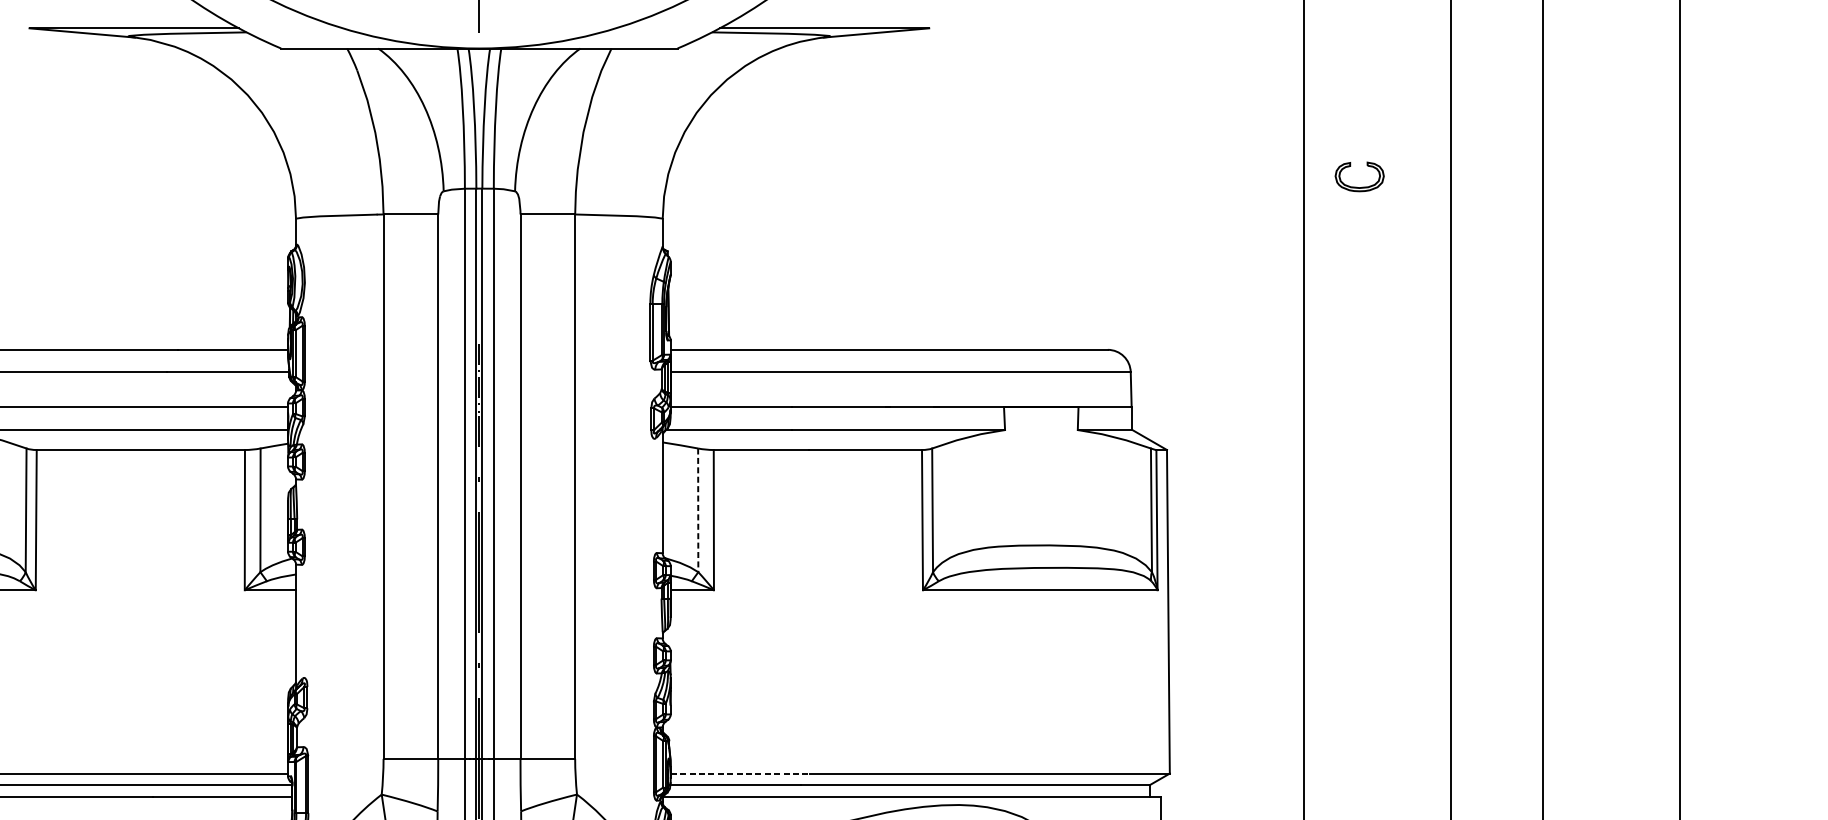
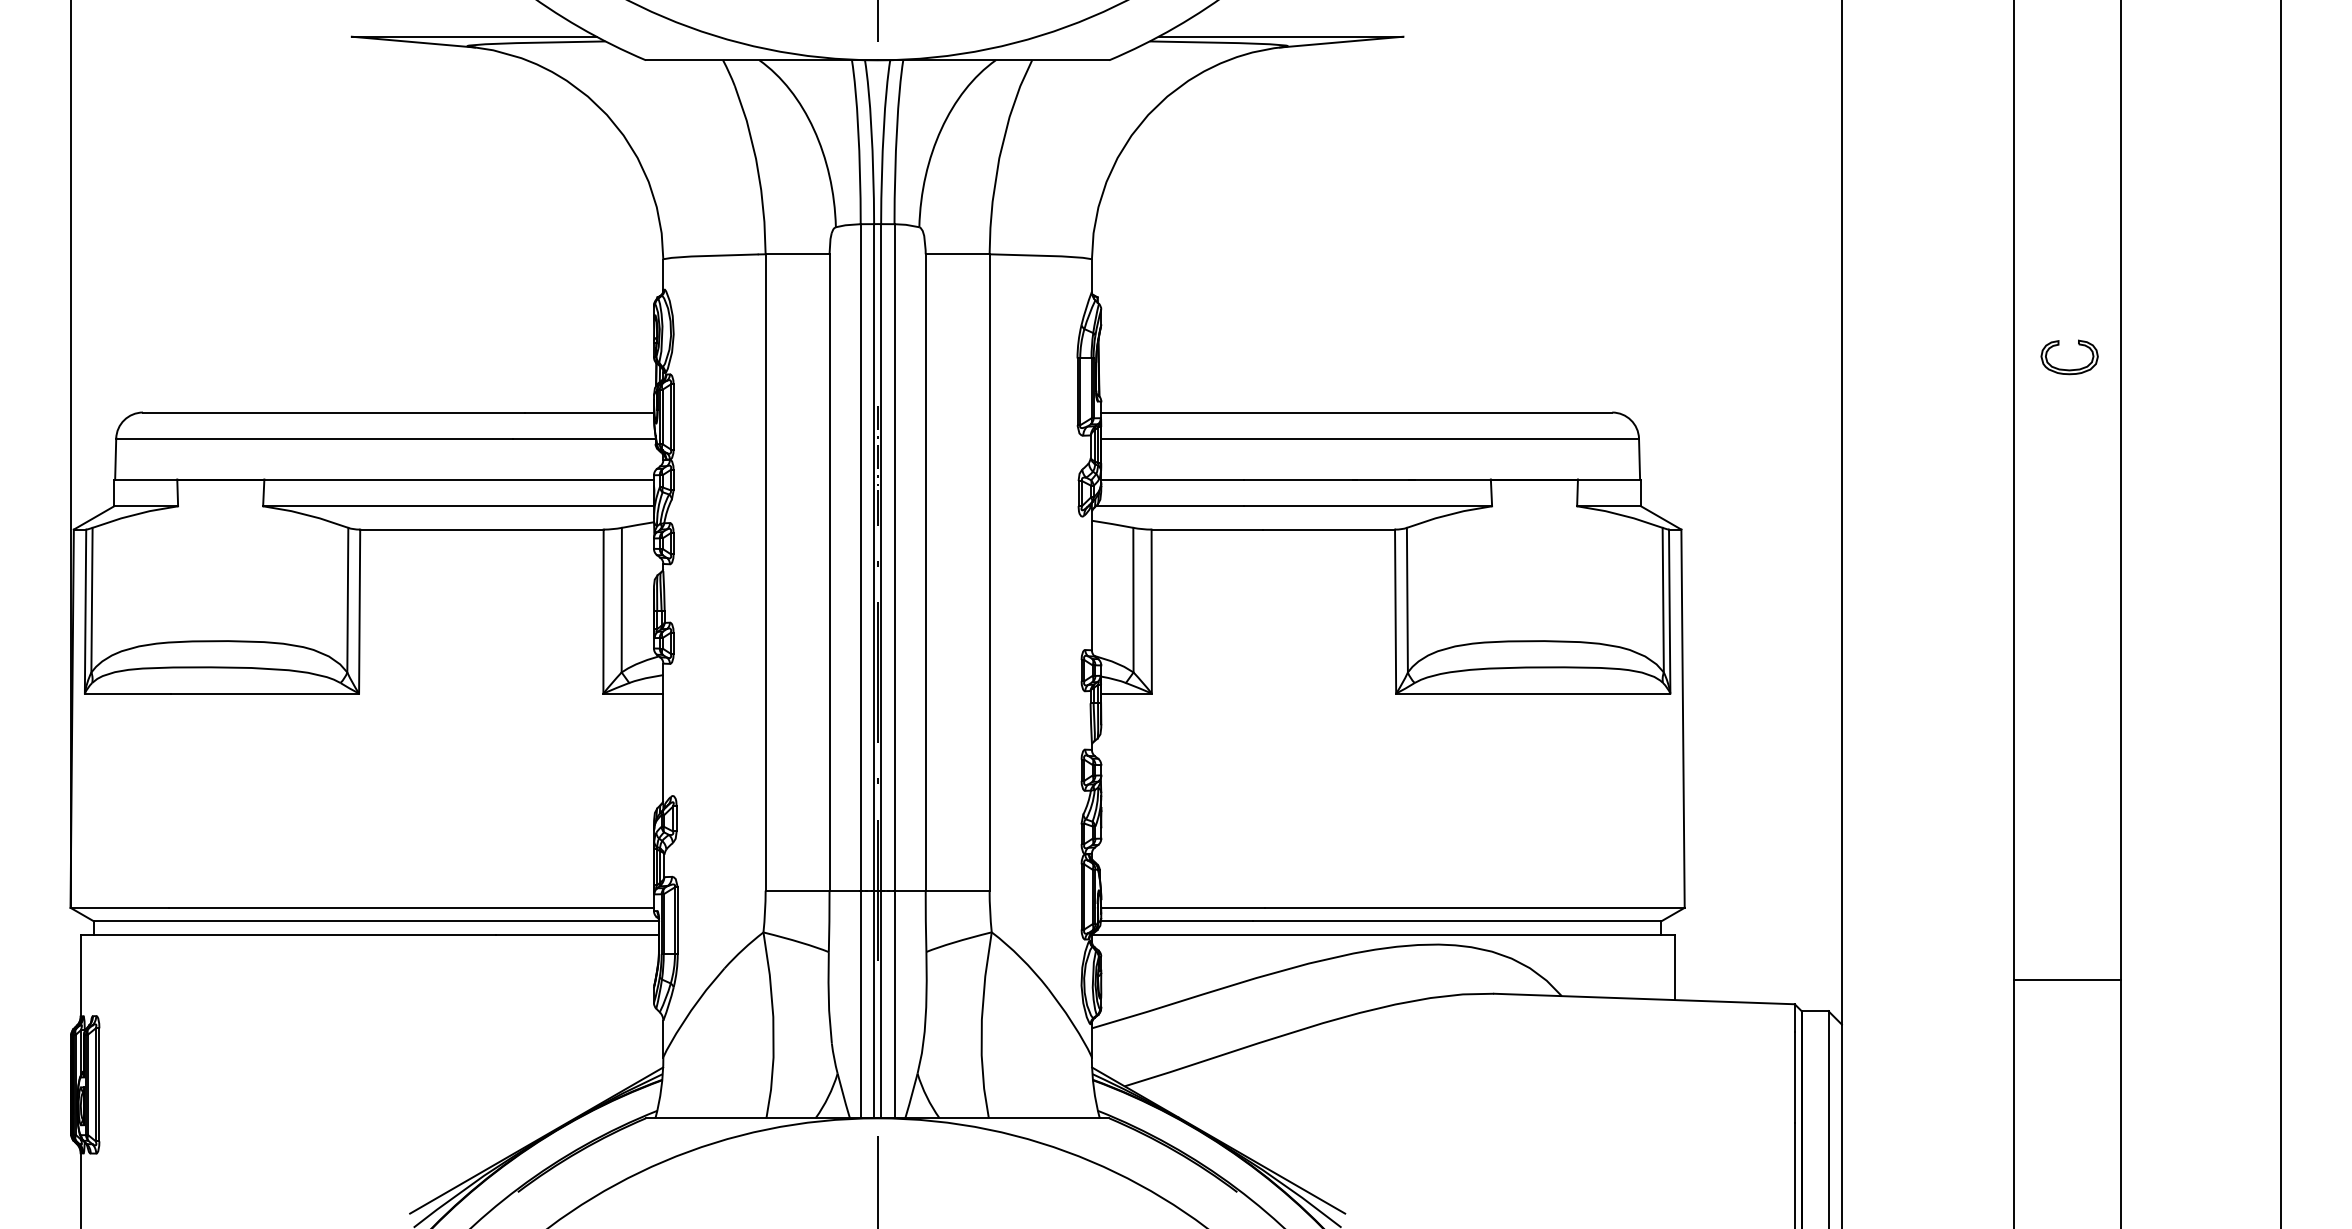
part: (1359, 187) -> (2069, 369), moved
line: (698, 510) -> (1133, 600), dashed -> solid
line: (740, 773) -> (1182, 907), dashed -> solid

